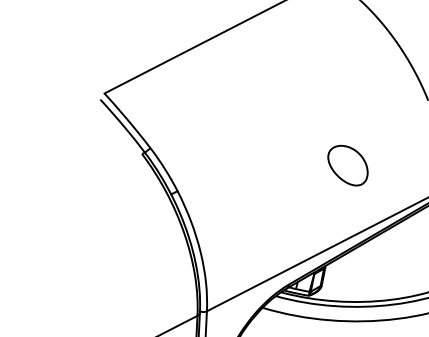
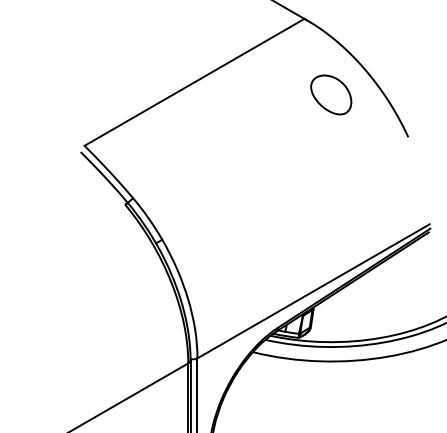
part: (348, 165) -> (331, 94), moved

